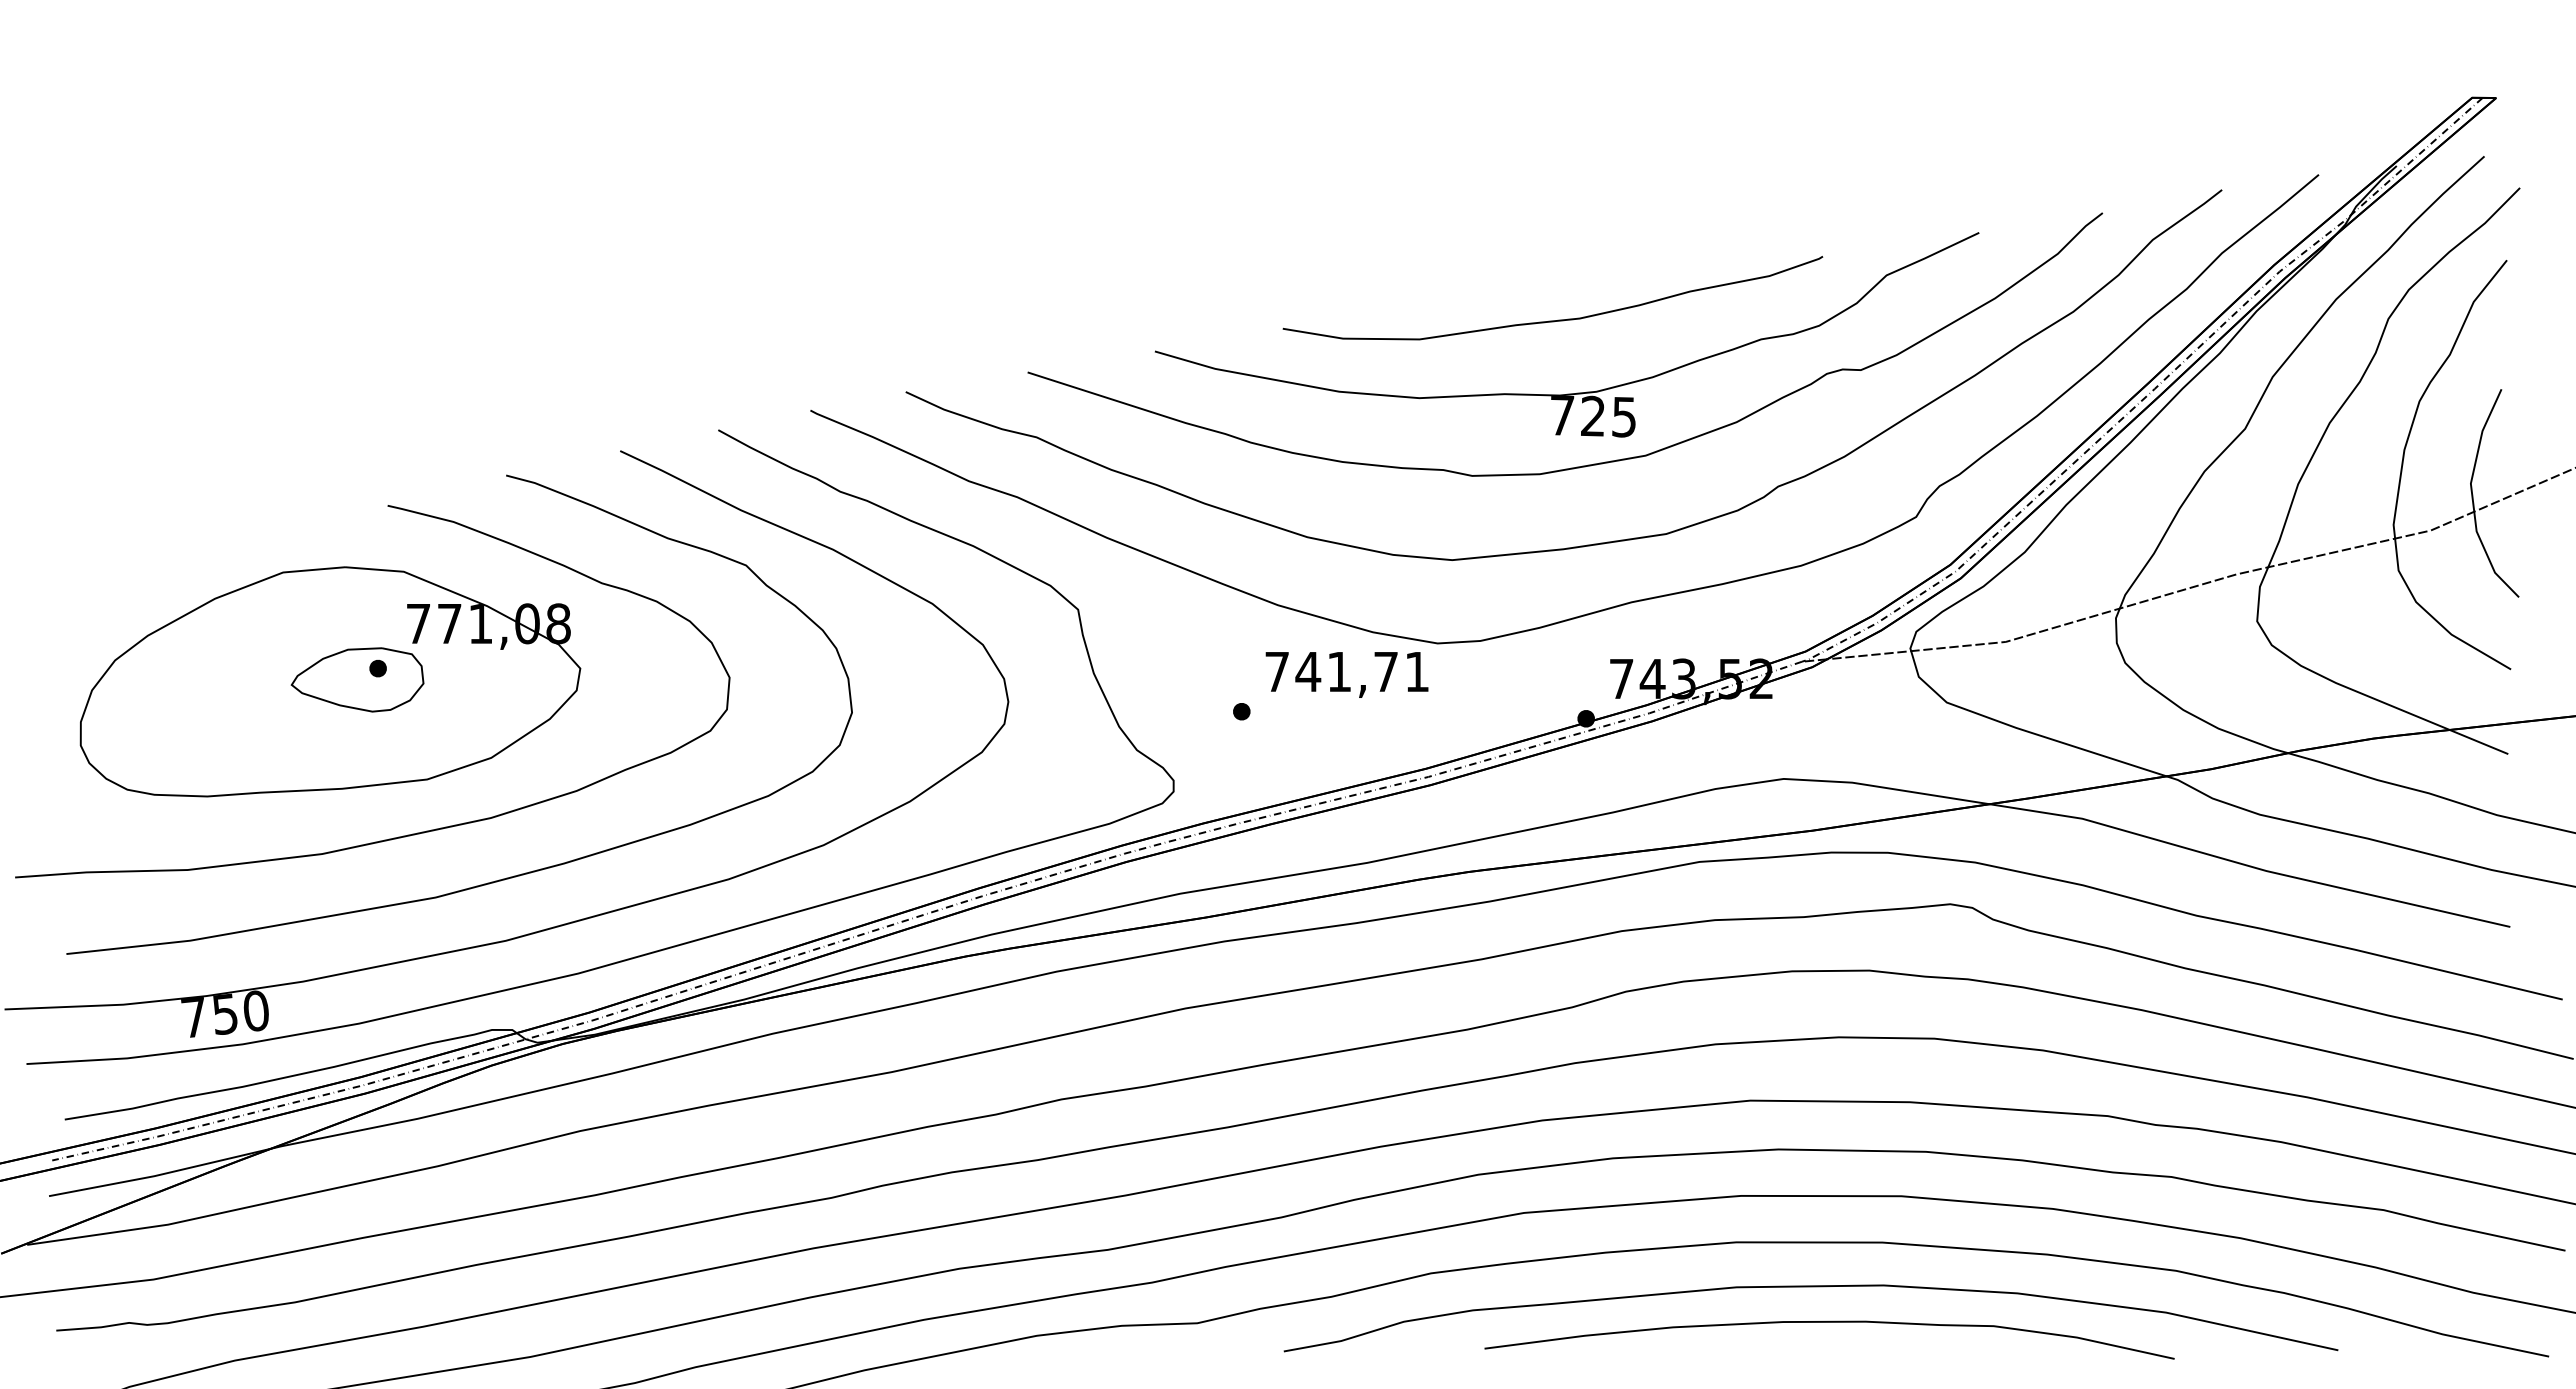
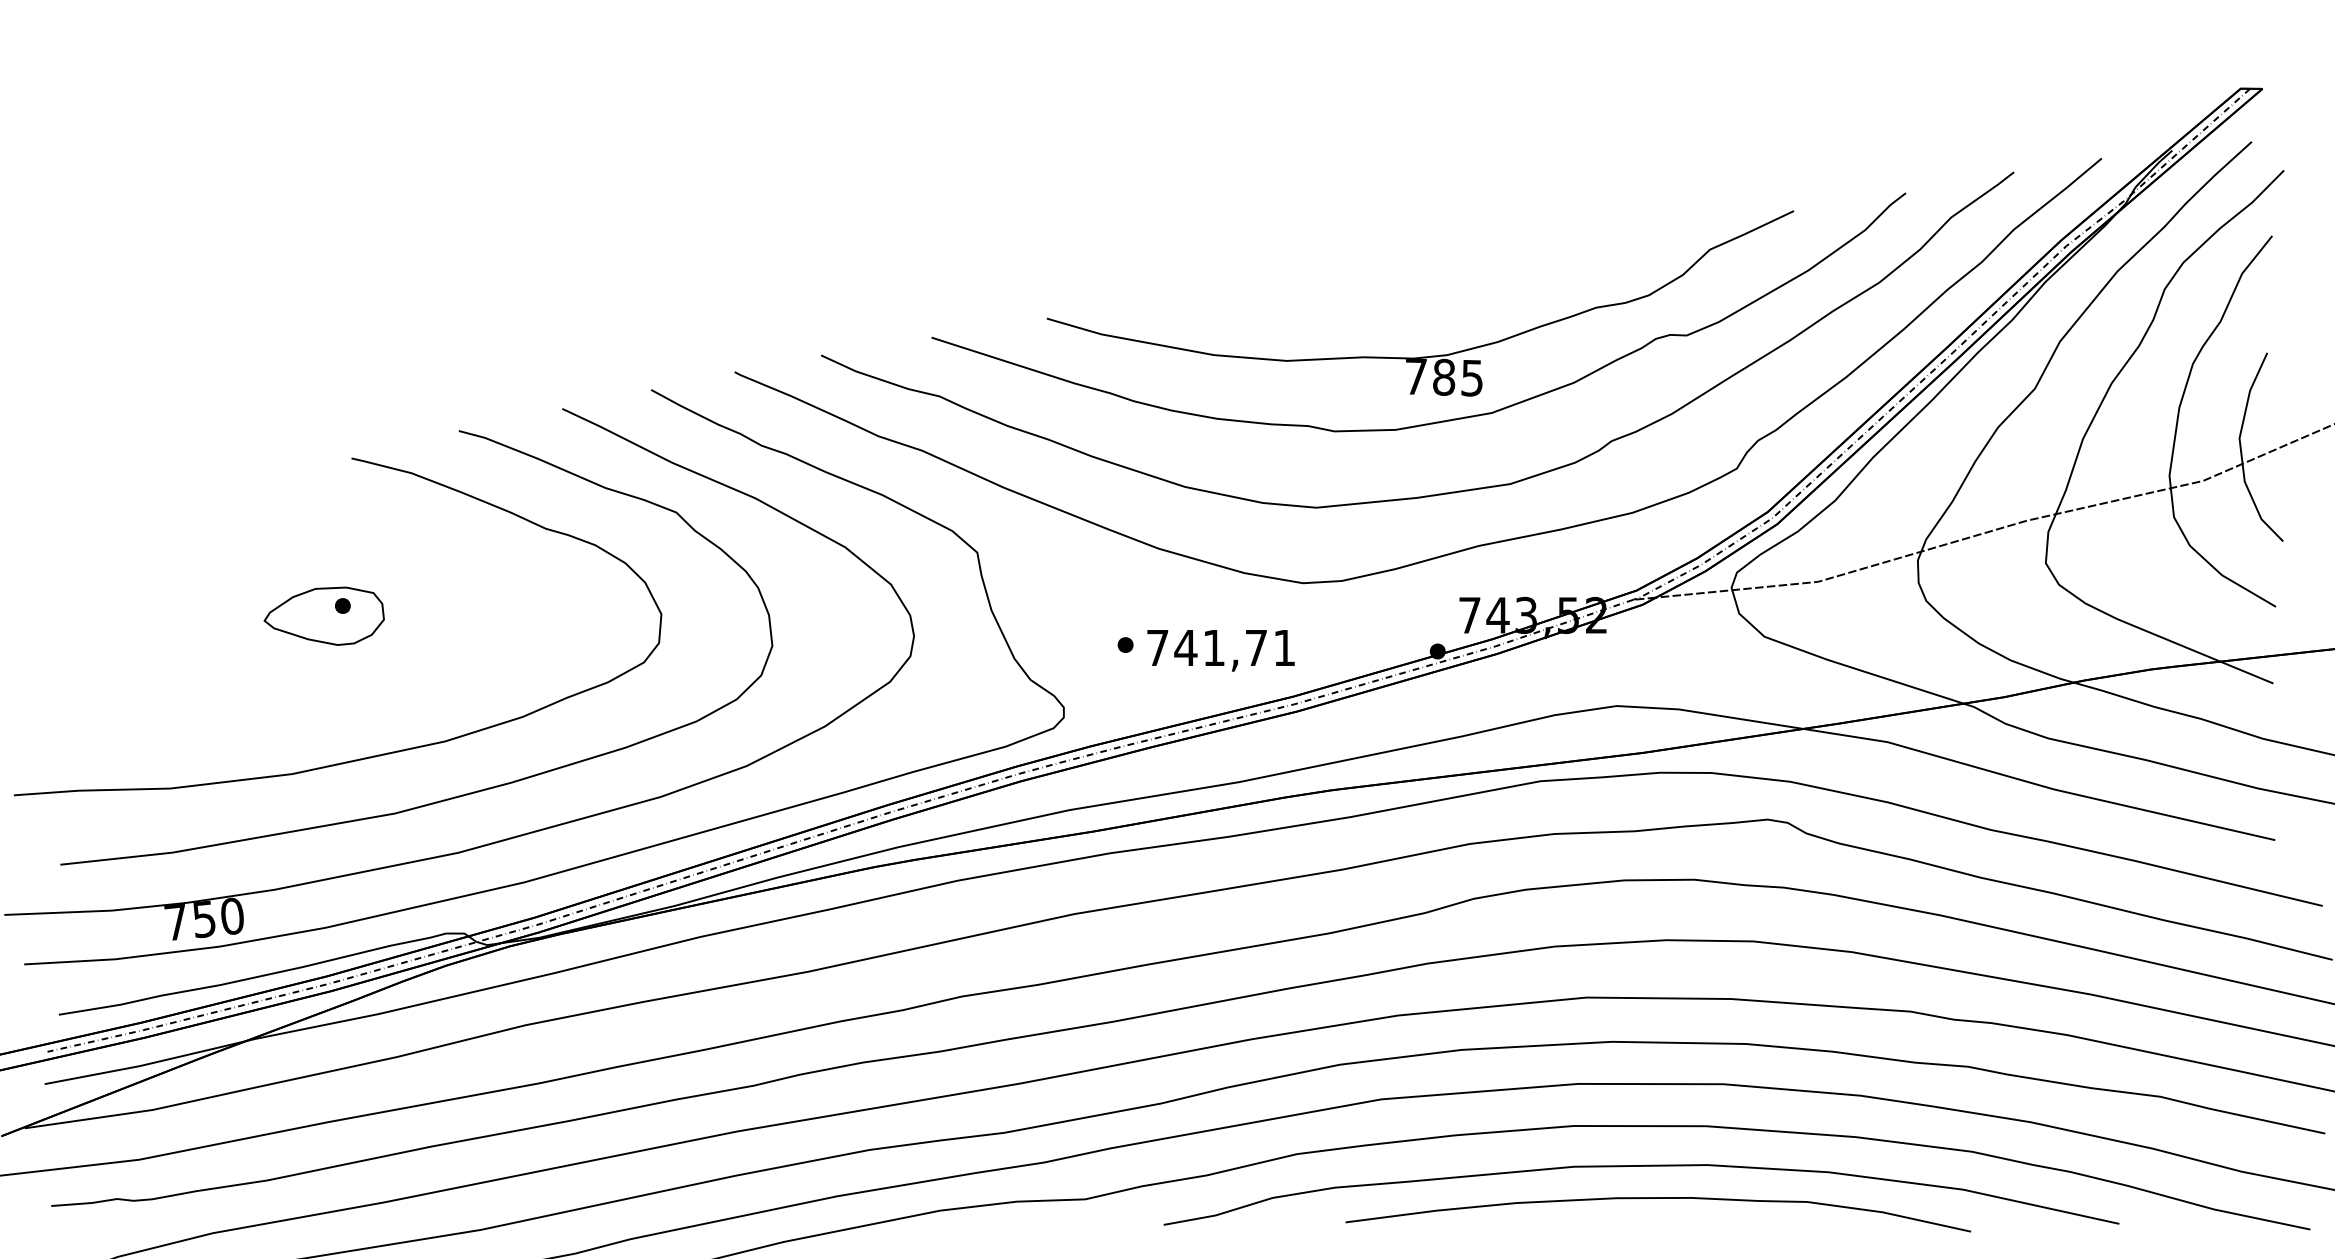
curve: (1558, 319) -> (1412, 289), removed
text: (1593, 415) -> (1444, 376), 725 -> 785
text: (1346, 674) -> (1220, 650), moved
part: (330, 681) -> (299, 617), removed

